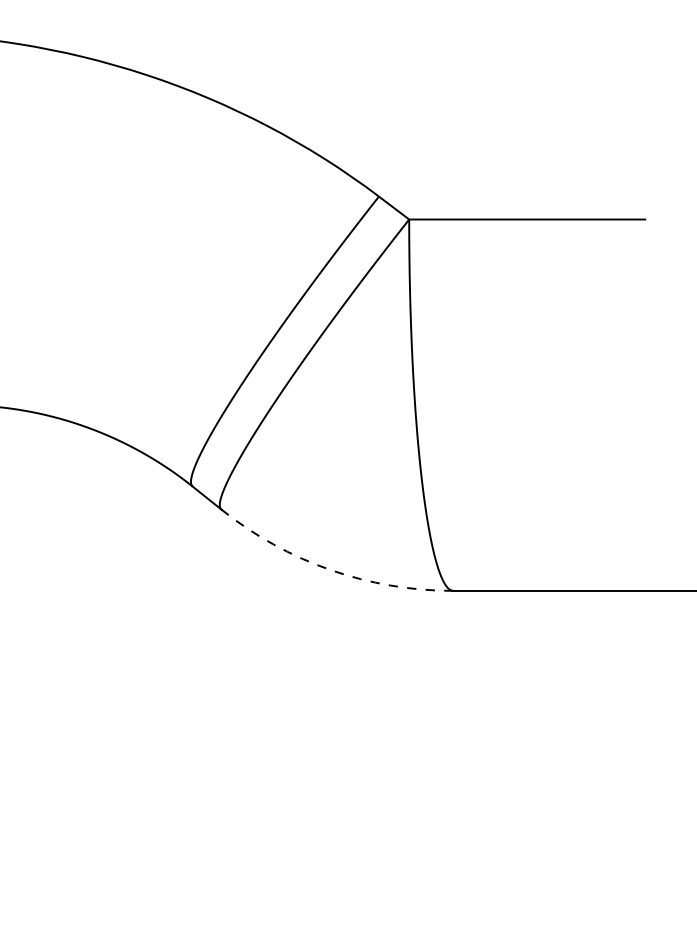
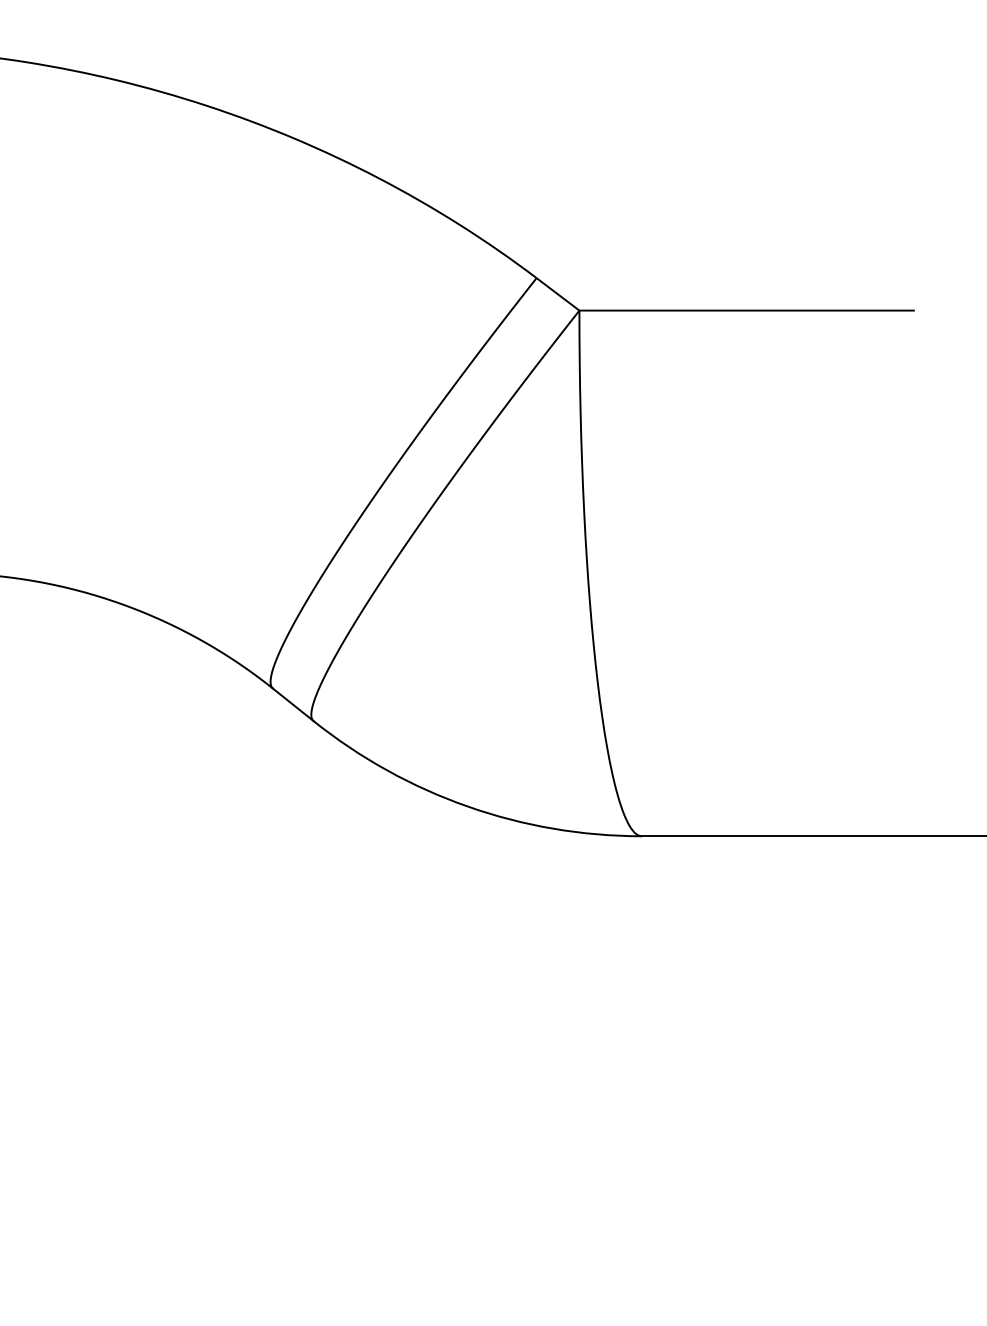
arc: (330, 569) -> (468, 805), dashed -> solid

